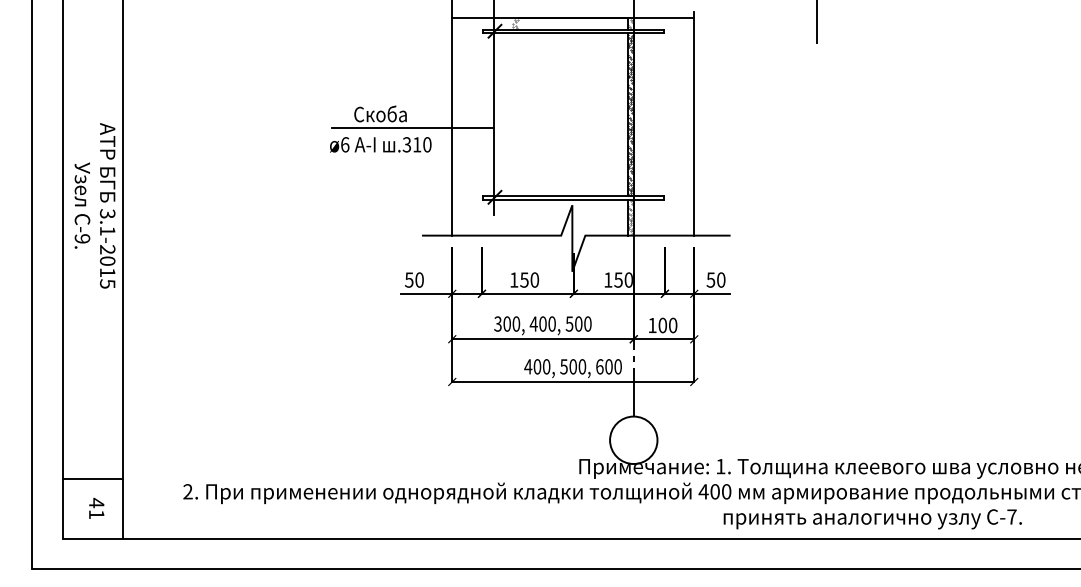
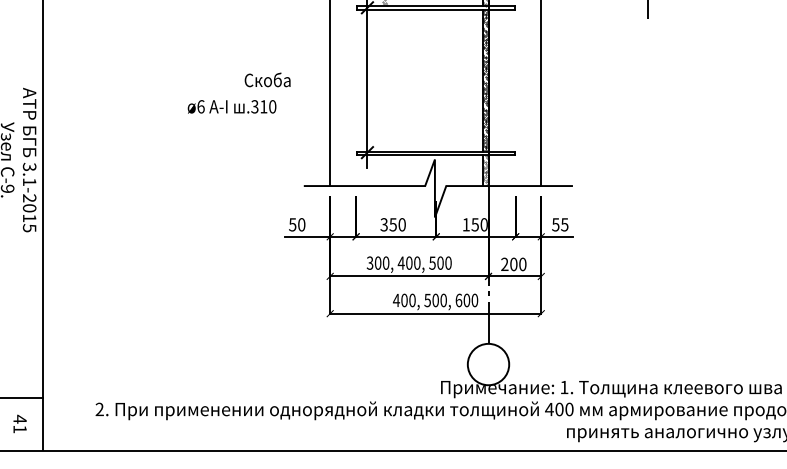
line: (412, 127) -> (295, 91), removed
text: (380, 144) -> (231, 106), moved
text: (513, 279) -> (383, 224), 150 -> 350
text: (721, 279) -> (565, 224), 50 -> 55
text: (652, 324) -> (504, 263), 100 -> 200

